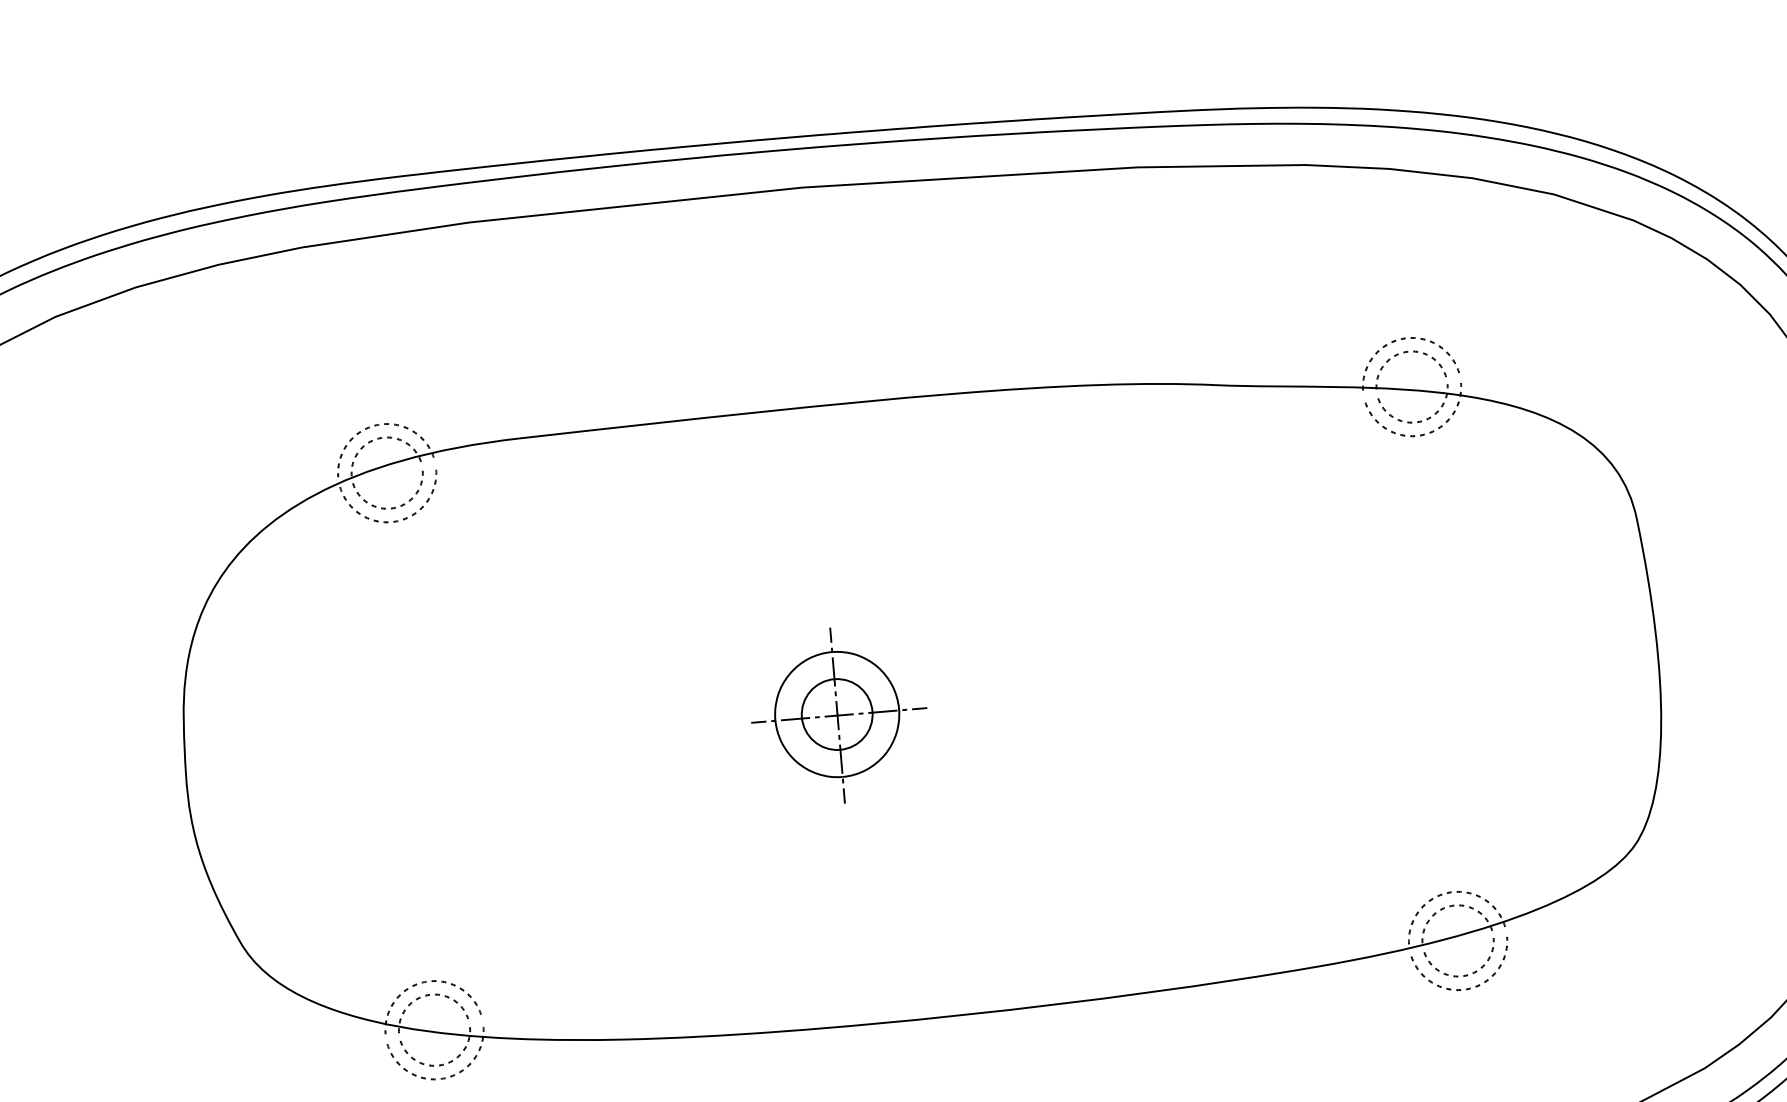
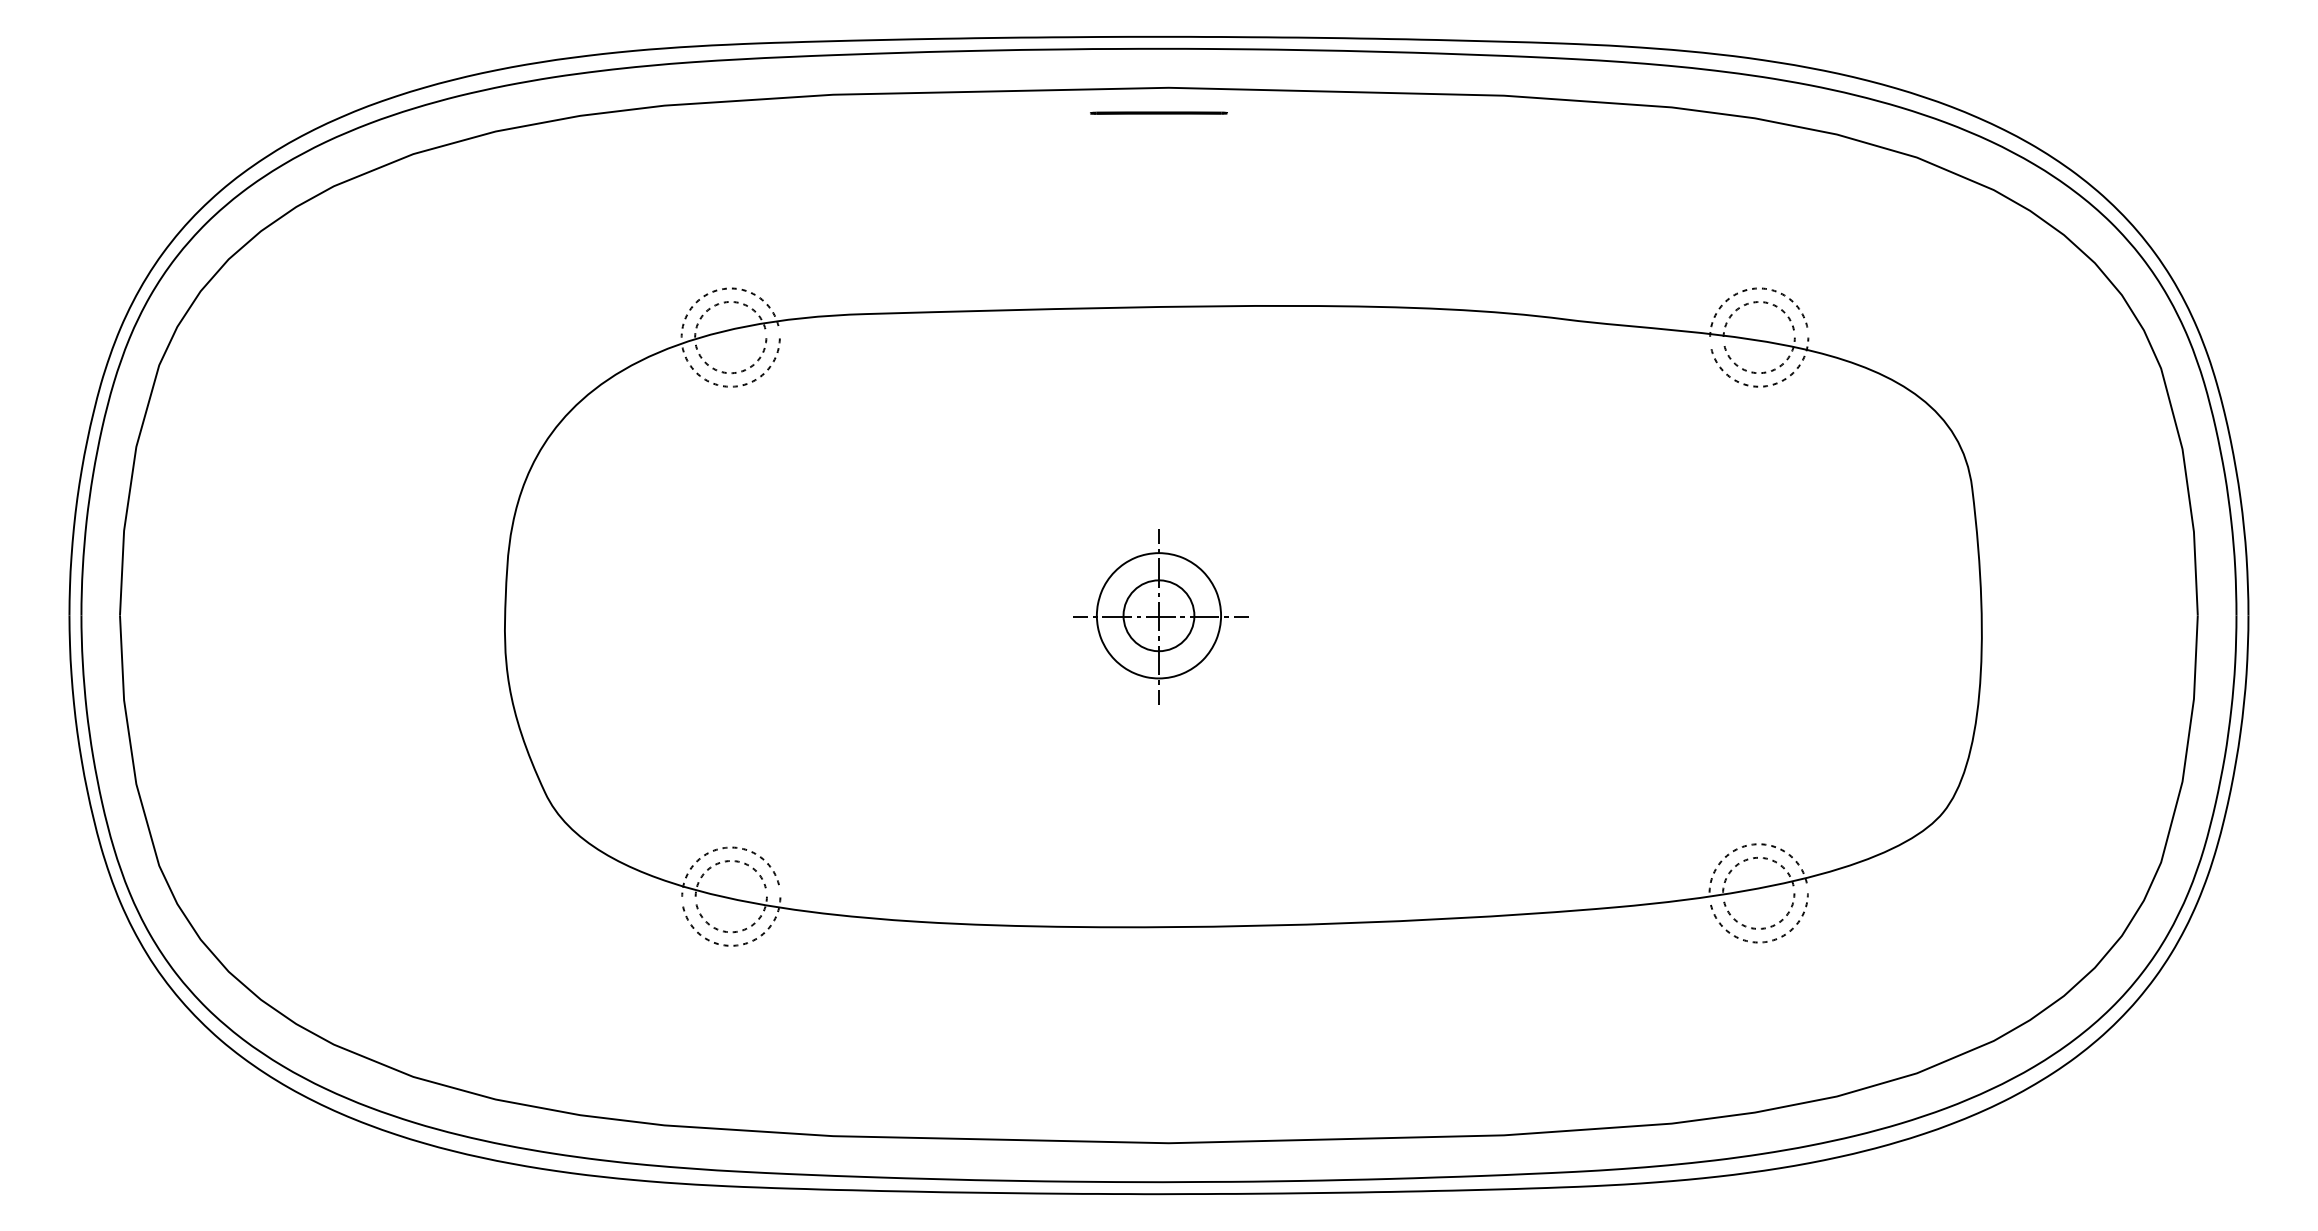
line: (794, 213) -> (1158, 112), added

